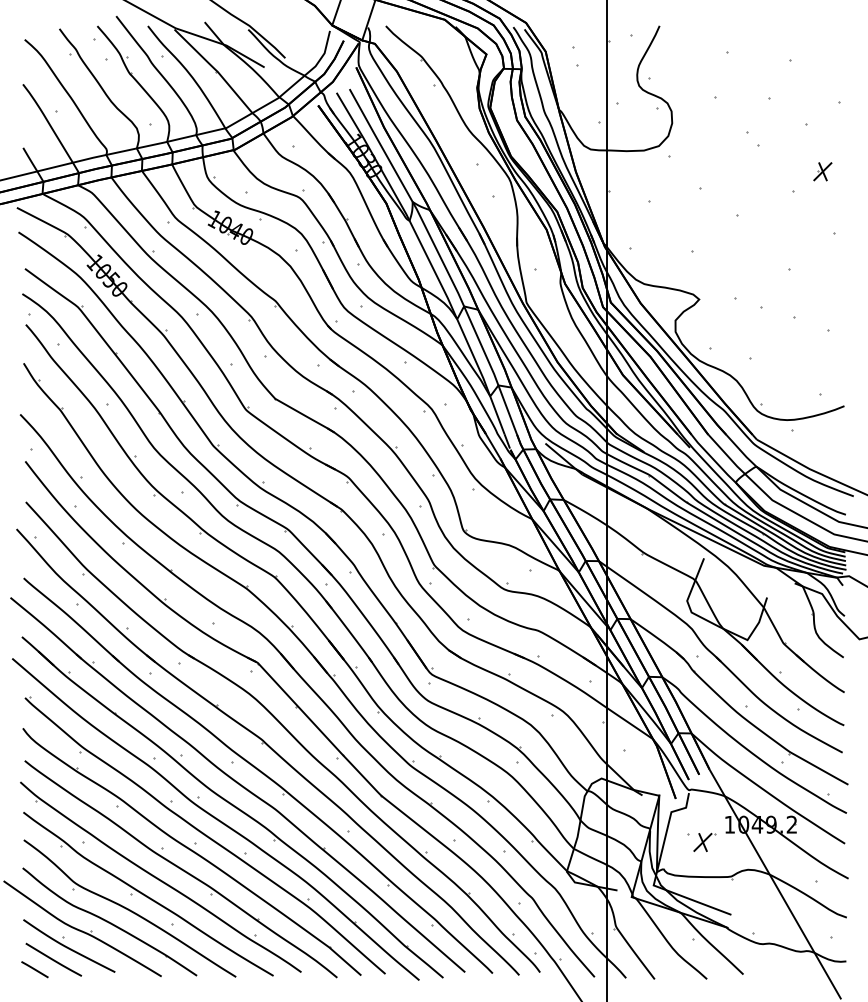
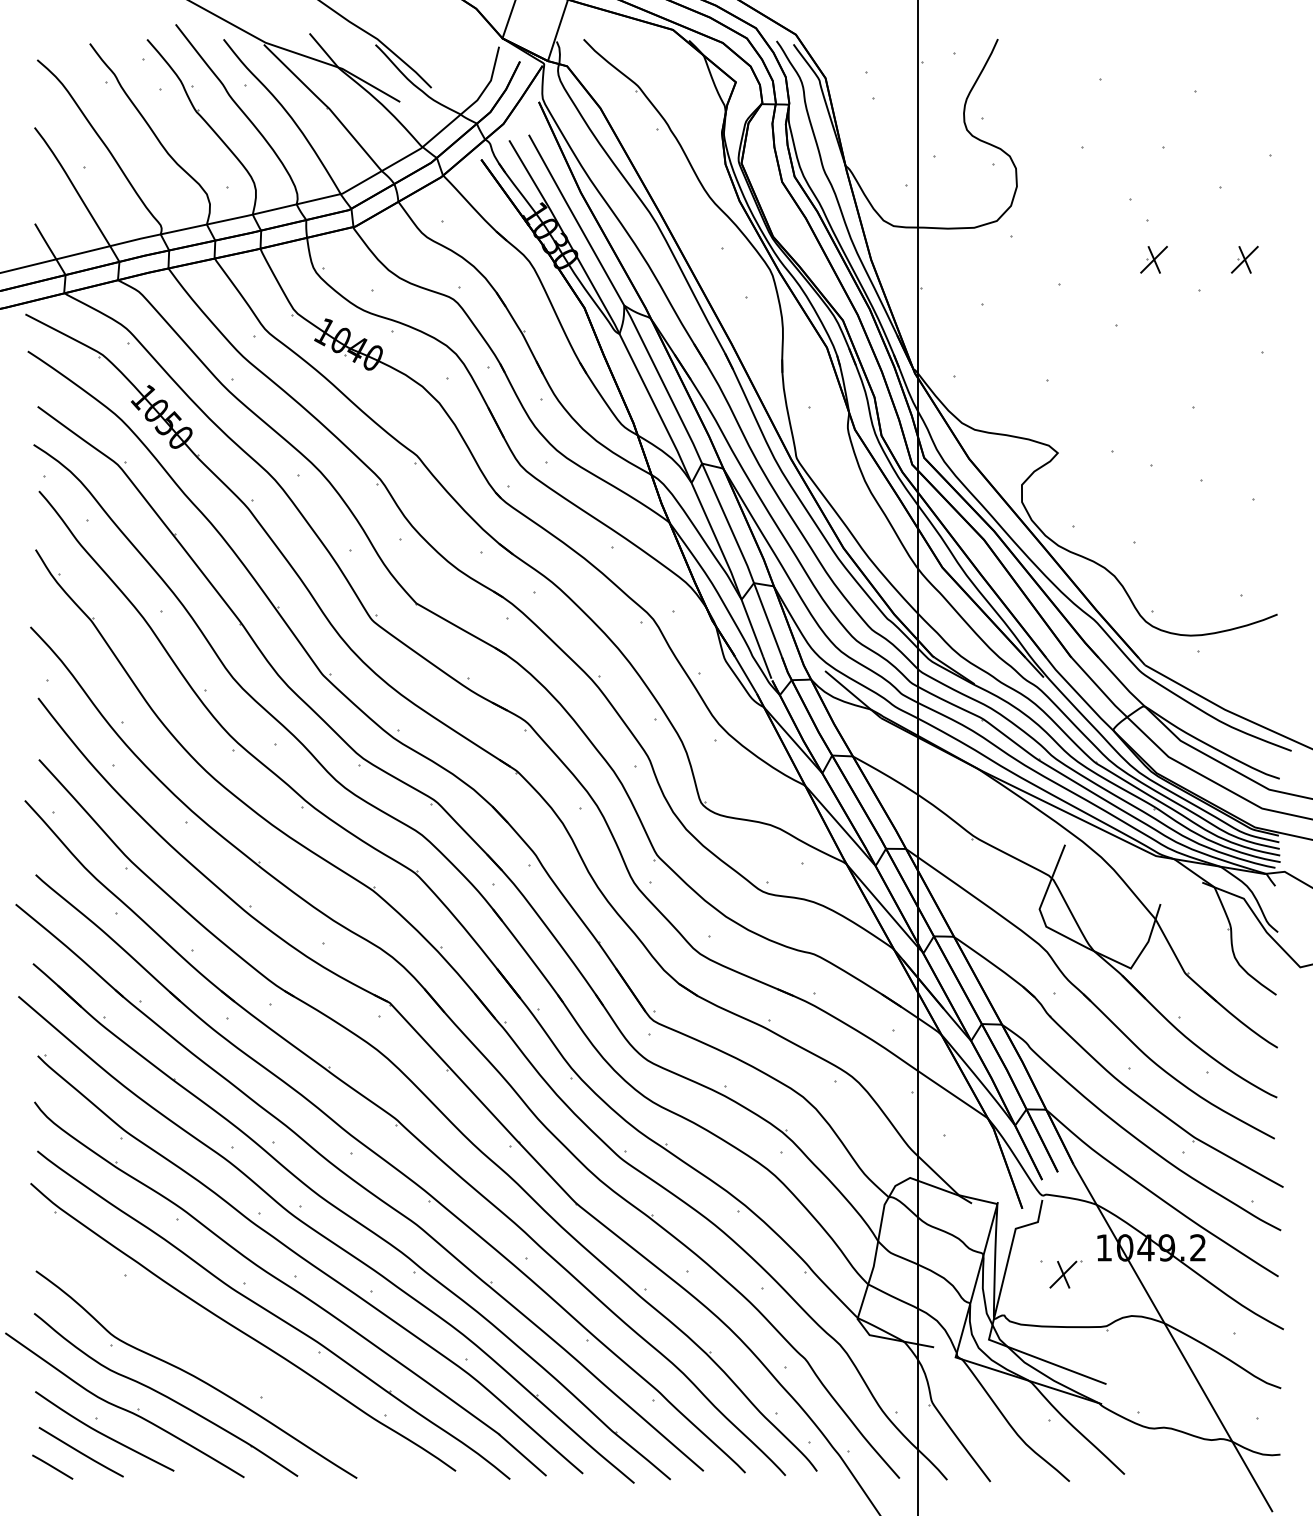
part: (762, 171) -> (1153, 259), added
part: (148, 894) -> (224, 1353), removed

